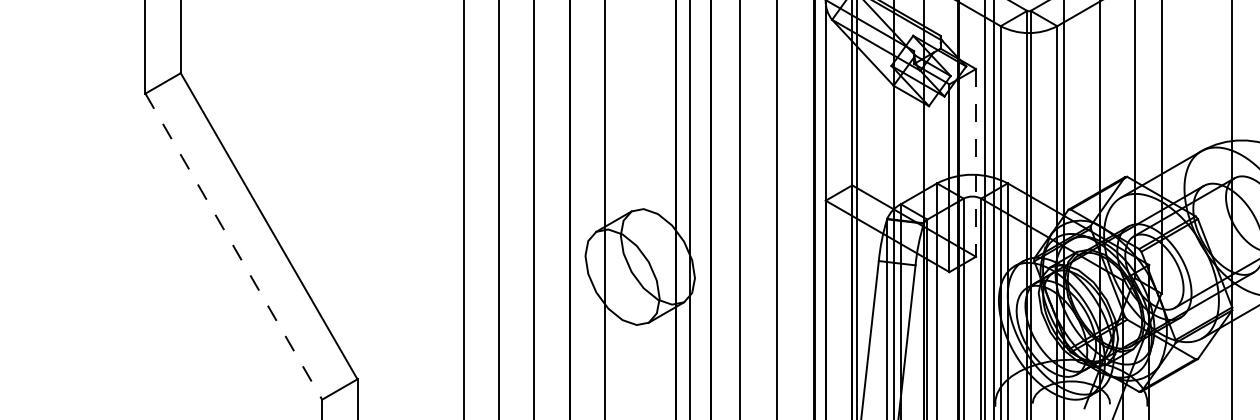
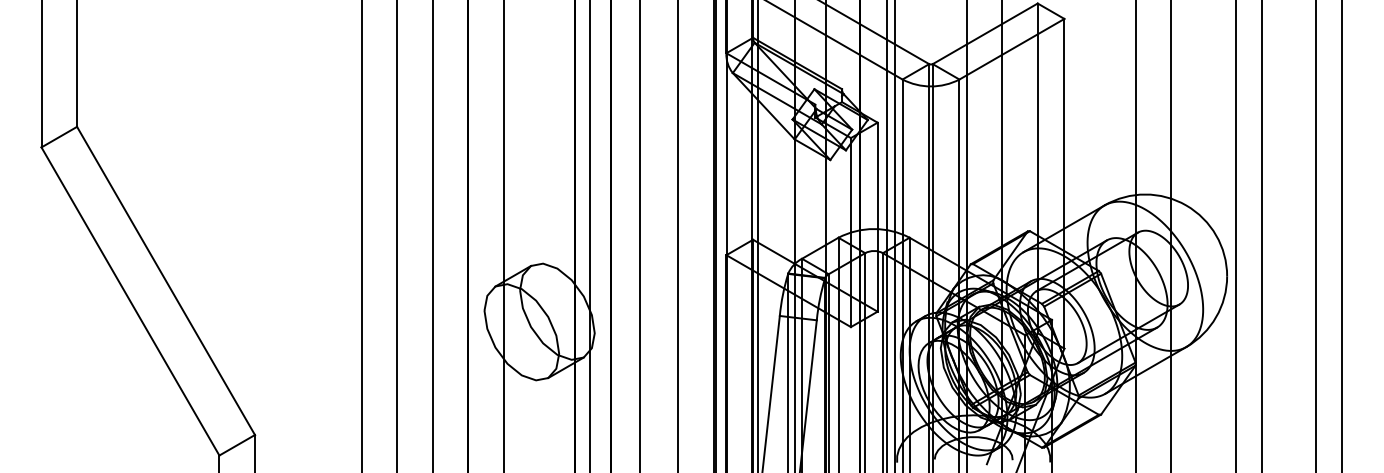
line: (975, 163) -> (877, 217), dashed -> solid
line: (233, 246) -> (130, 301), dashed -> solid

